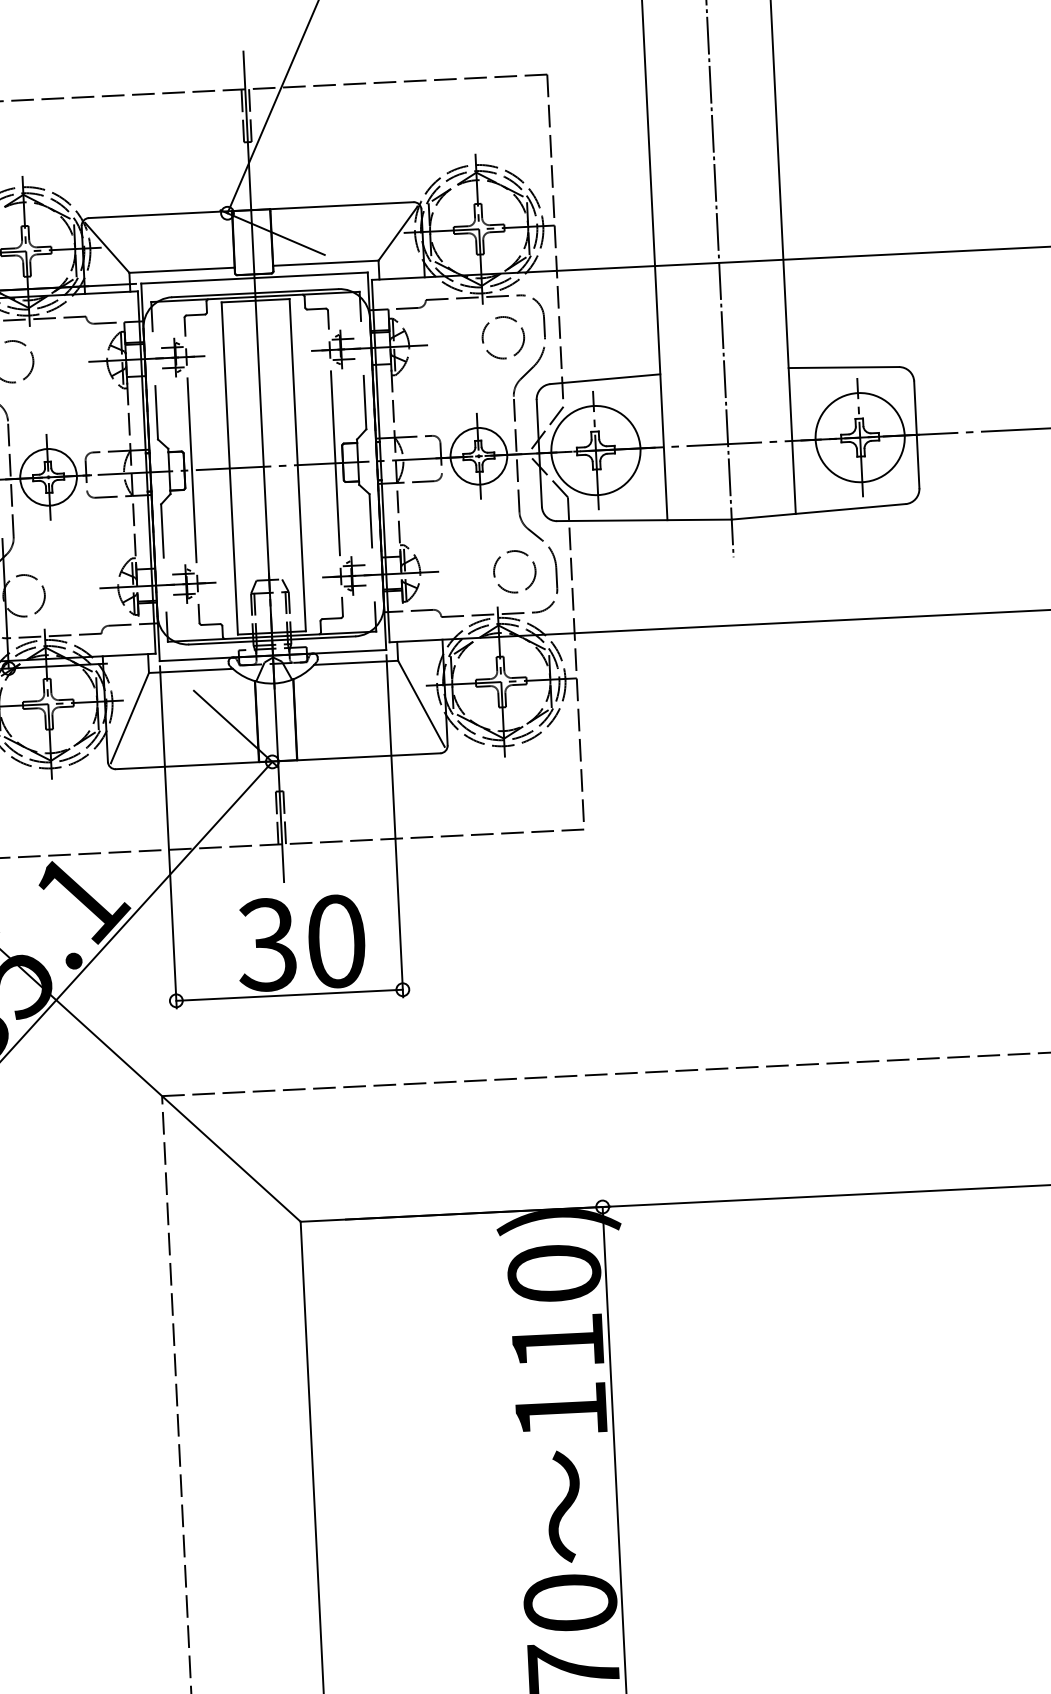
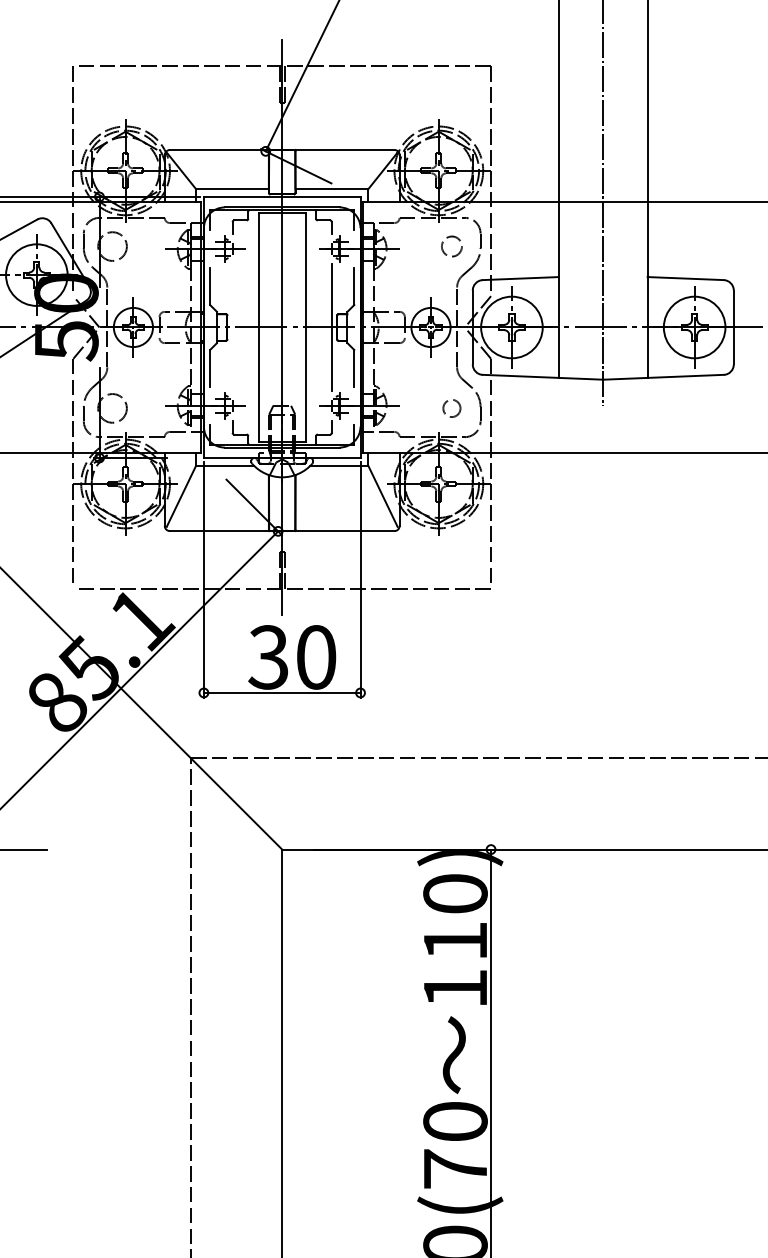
circle: (502, 337) -> (451, 246), size x0.7
line: (191, 470) -> (232, 327), removed
circle: (514, 571) -> (451, 408), size x0.6

